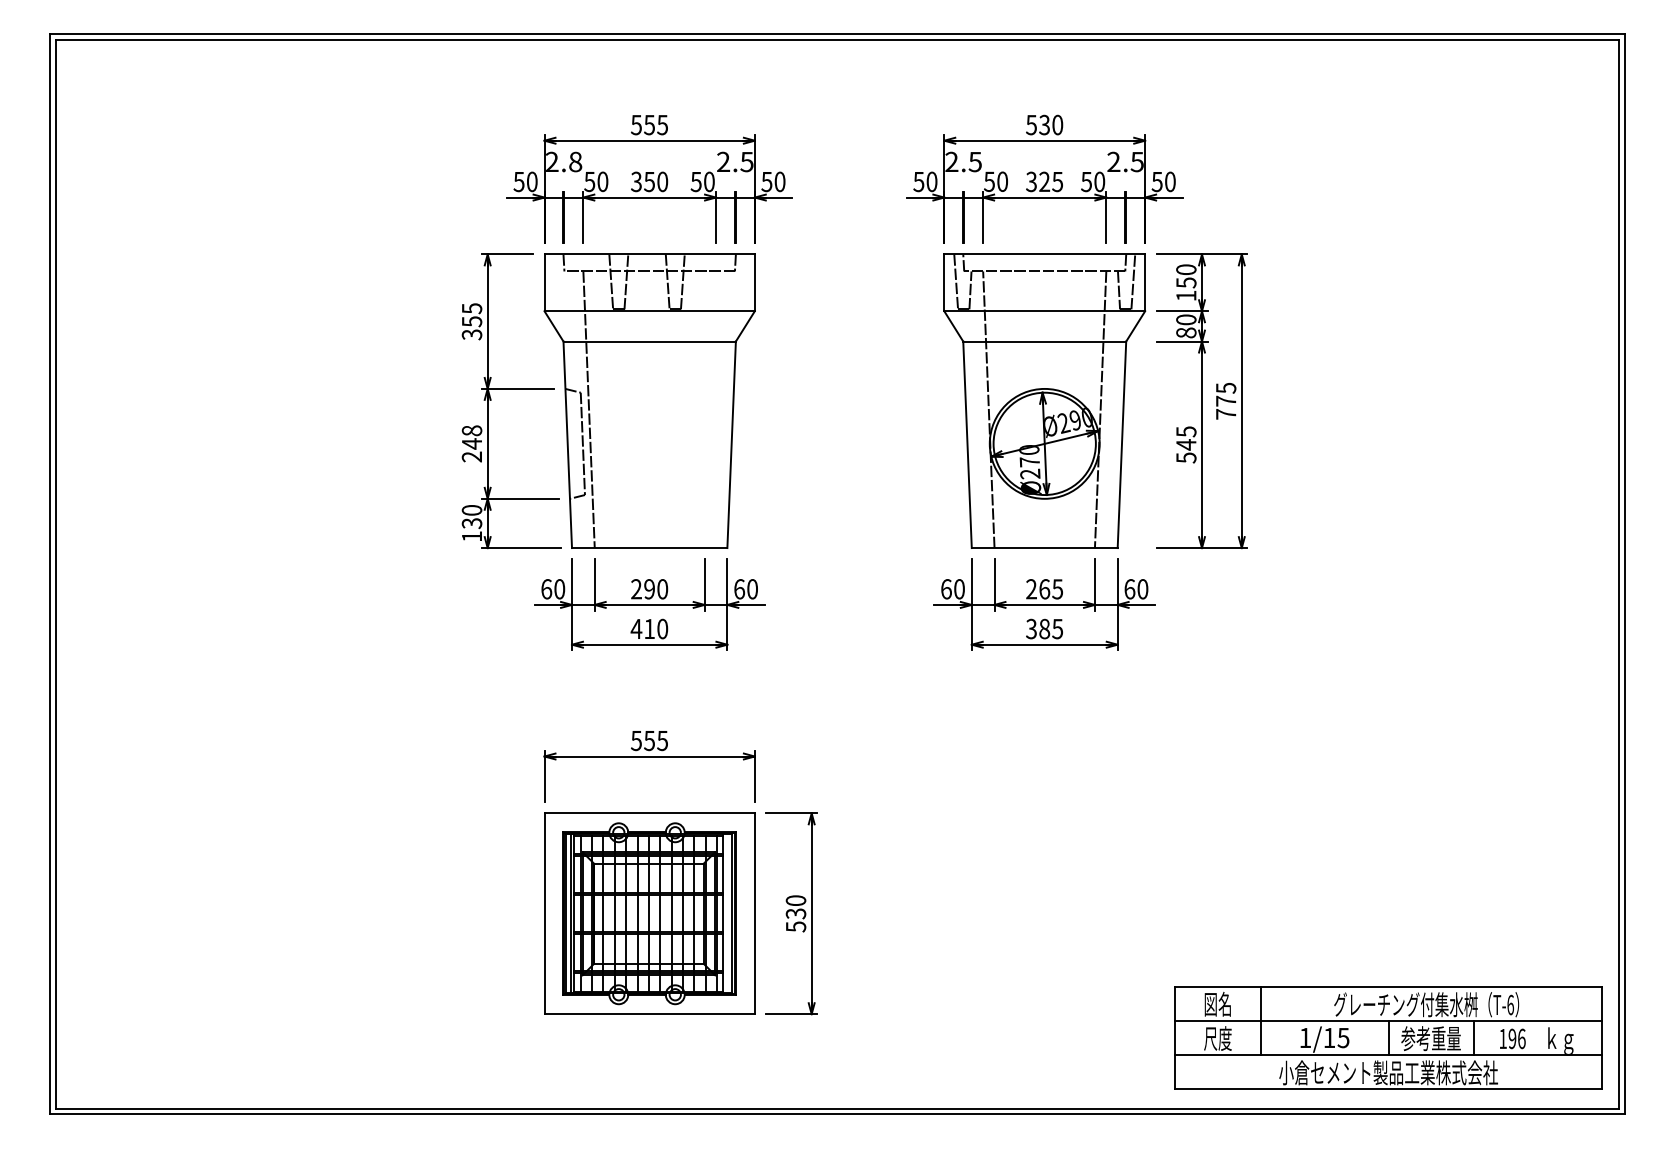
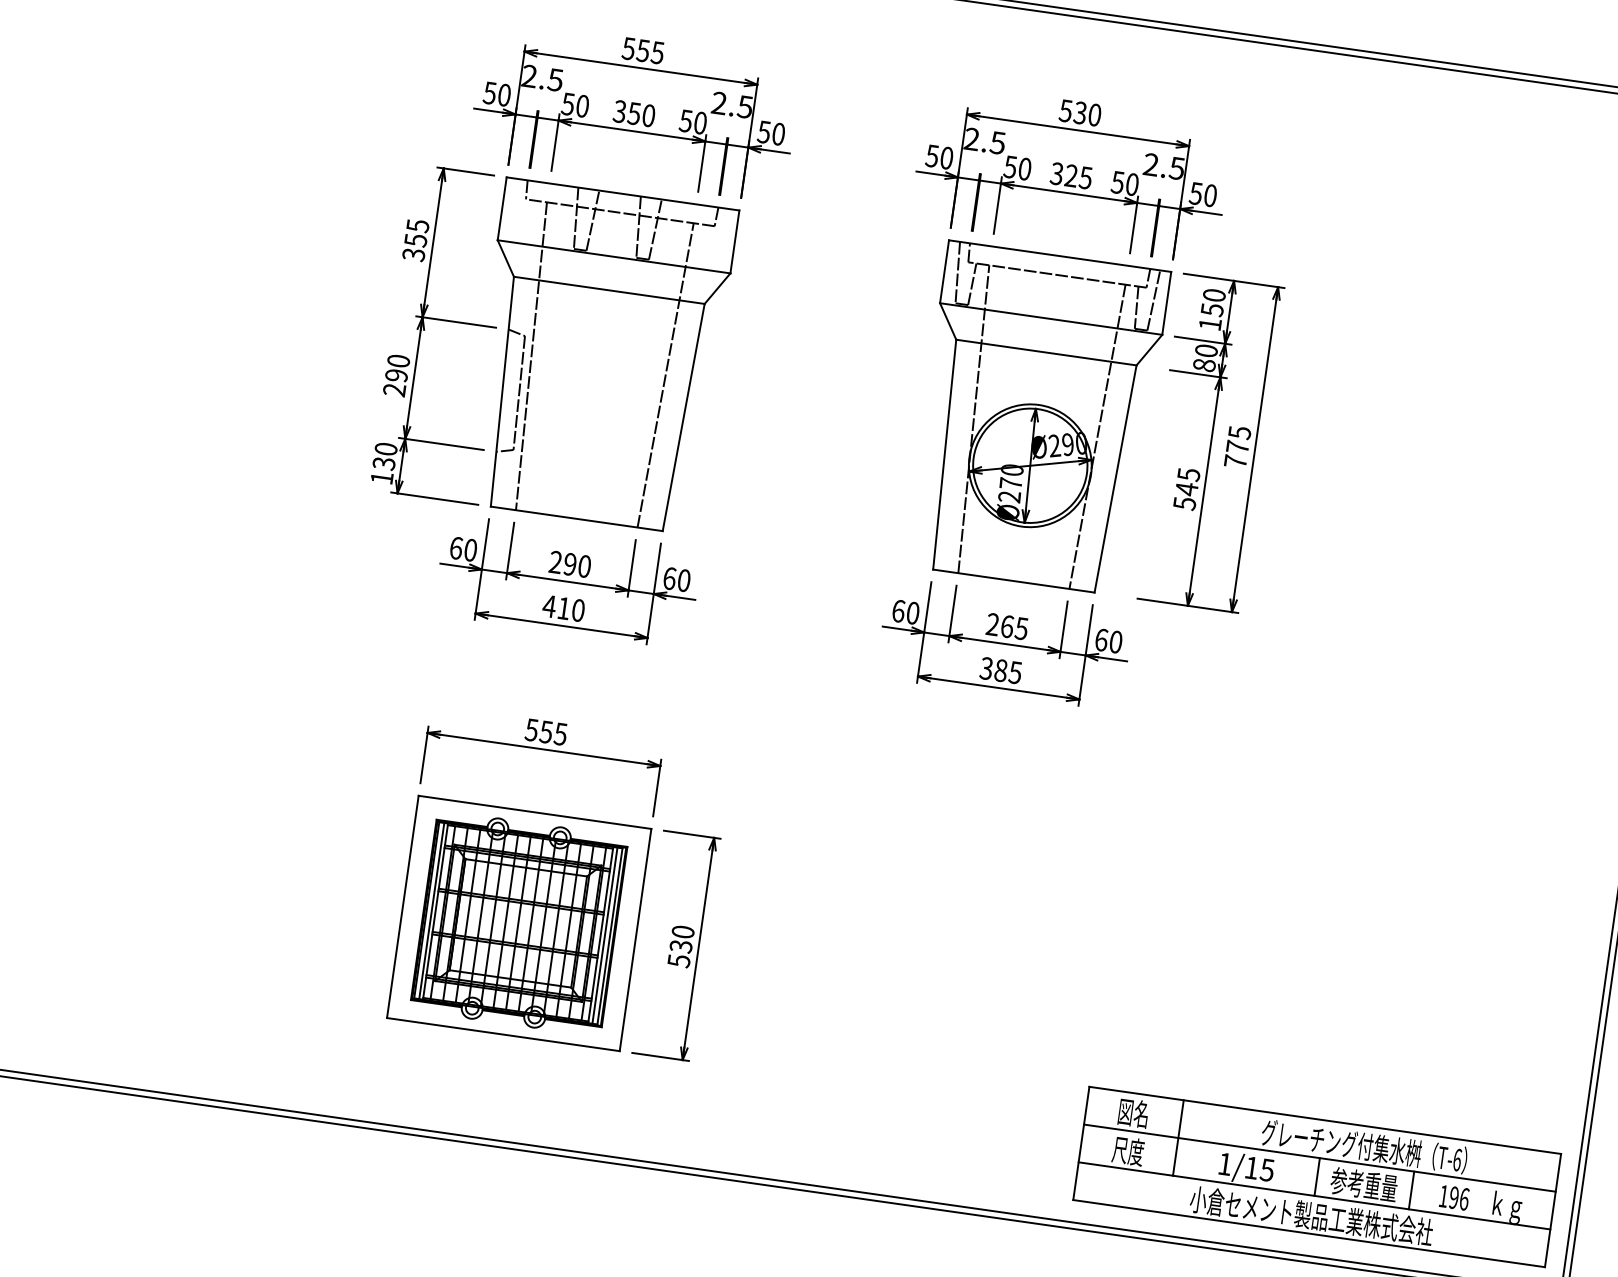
text: (575, 161) -> (555, 79), 2.8 -> 2.5
line: (710, 409) -> (665, 375), added
text: (471, 437) -> (397, 368), 248 -> 290
line: (727, 913) -> (605, 935), added

